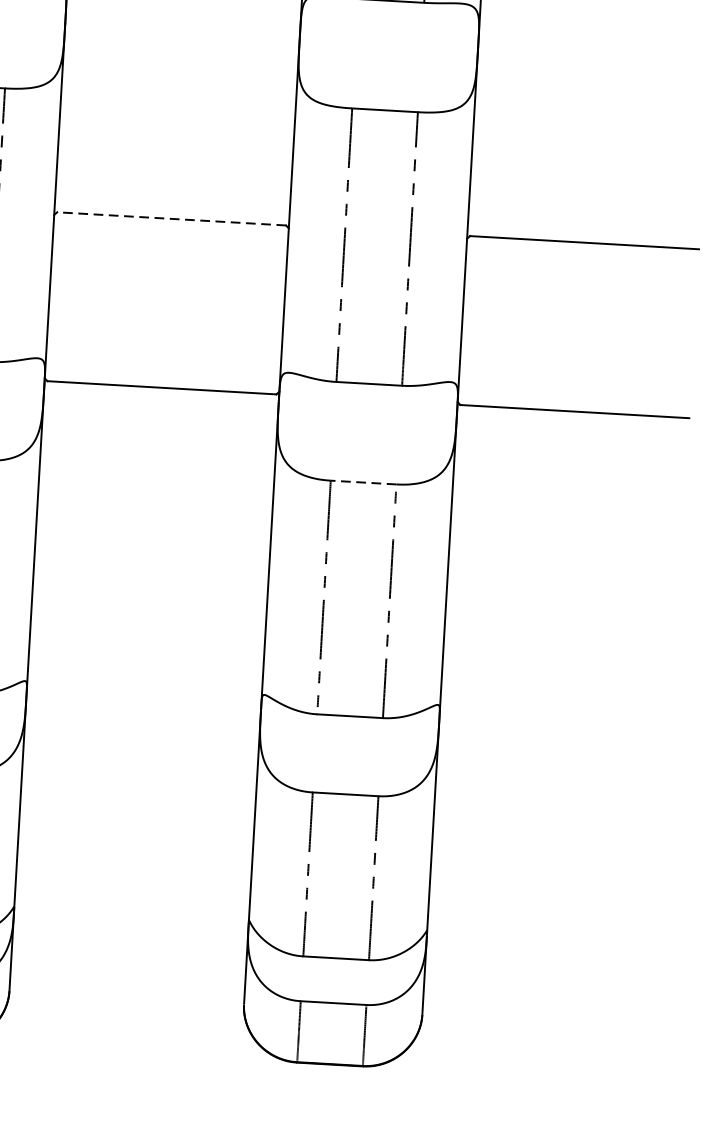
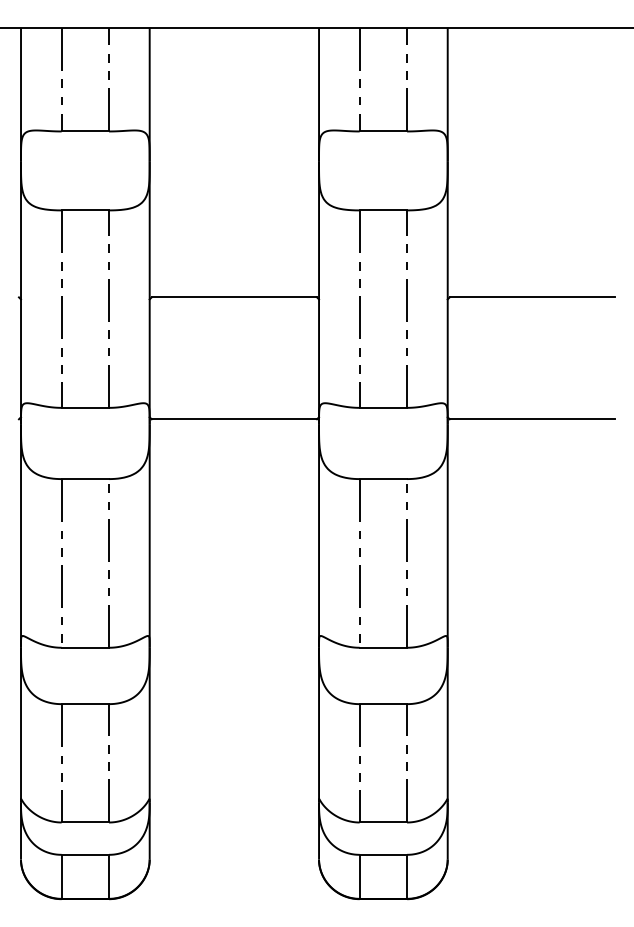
line: (171, 219) -> (234, 297), dashed -> solid
line: (363, 483) -> (383, 479), dashed -> solid

